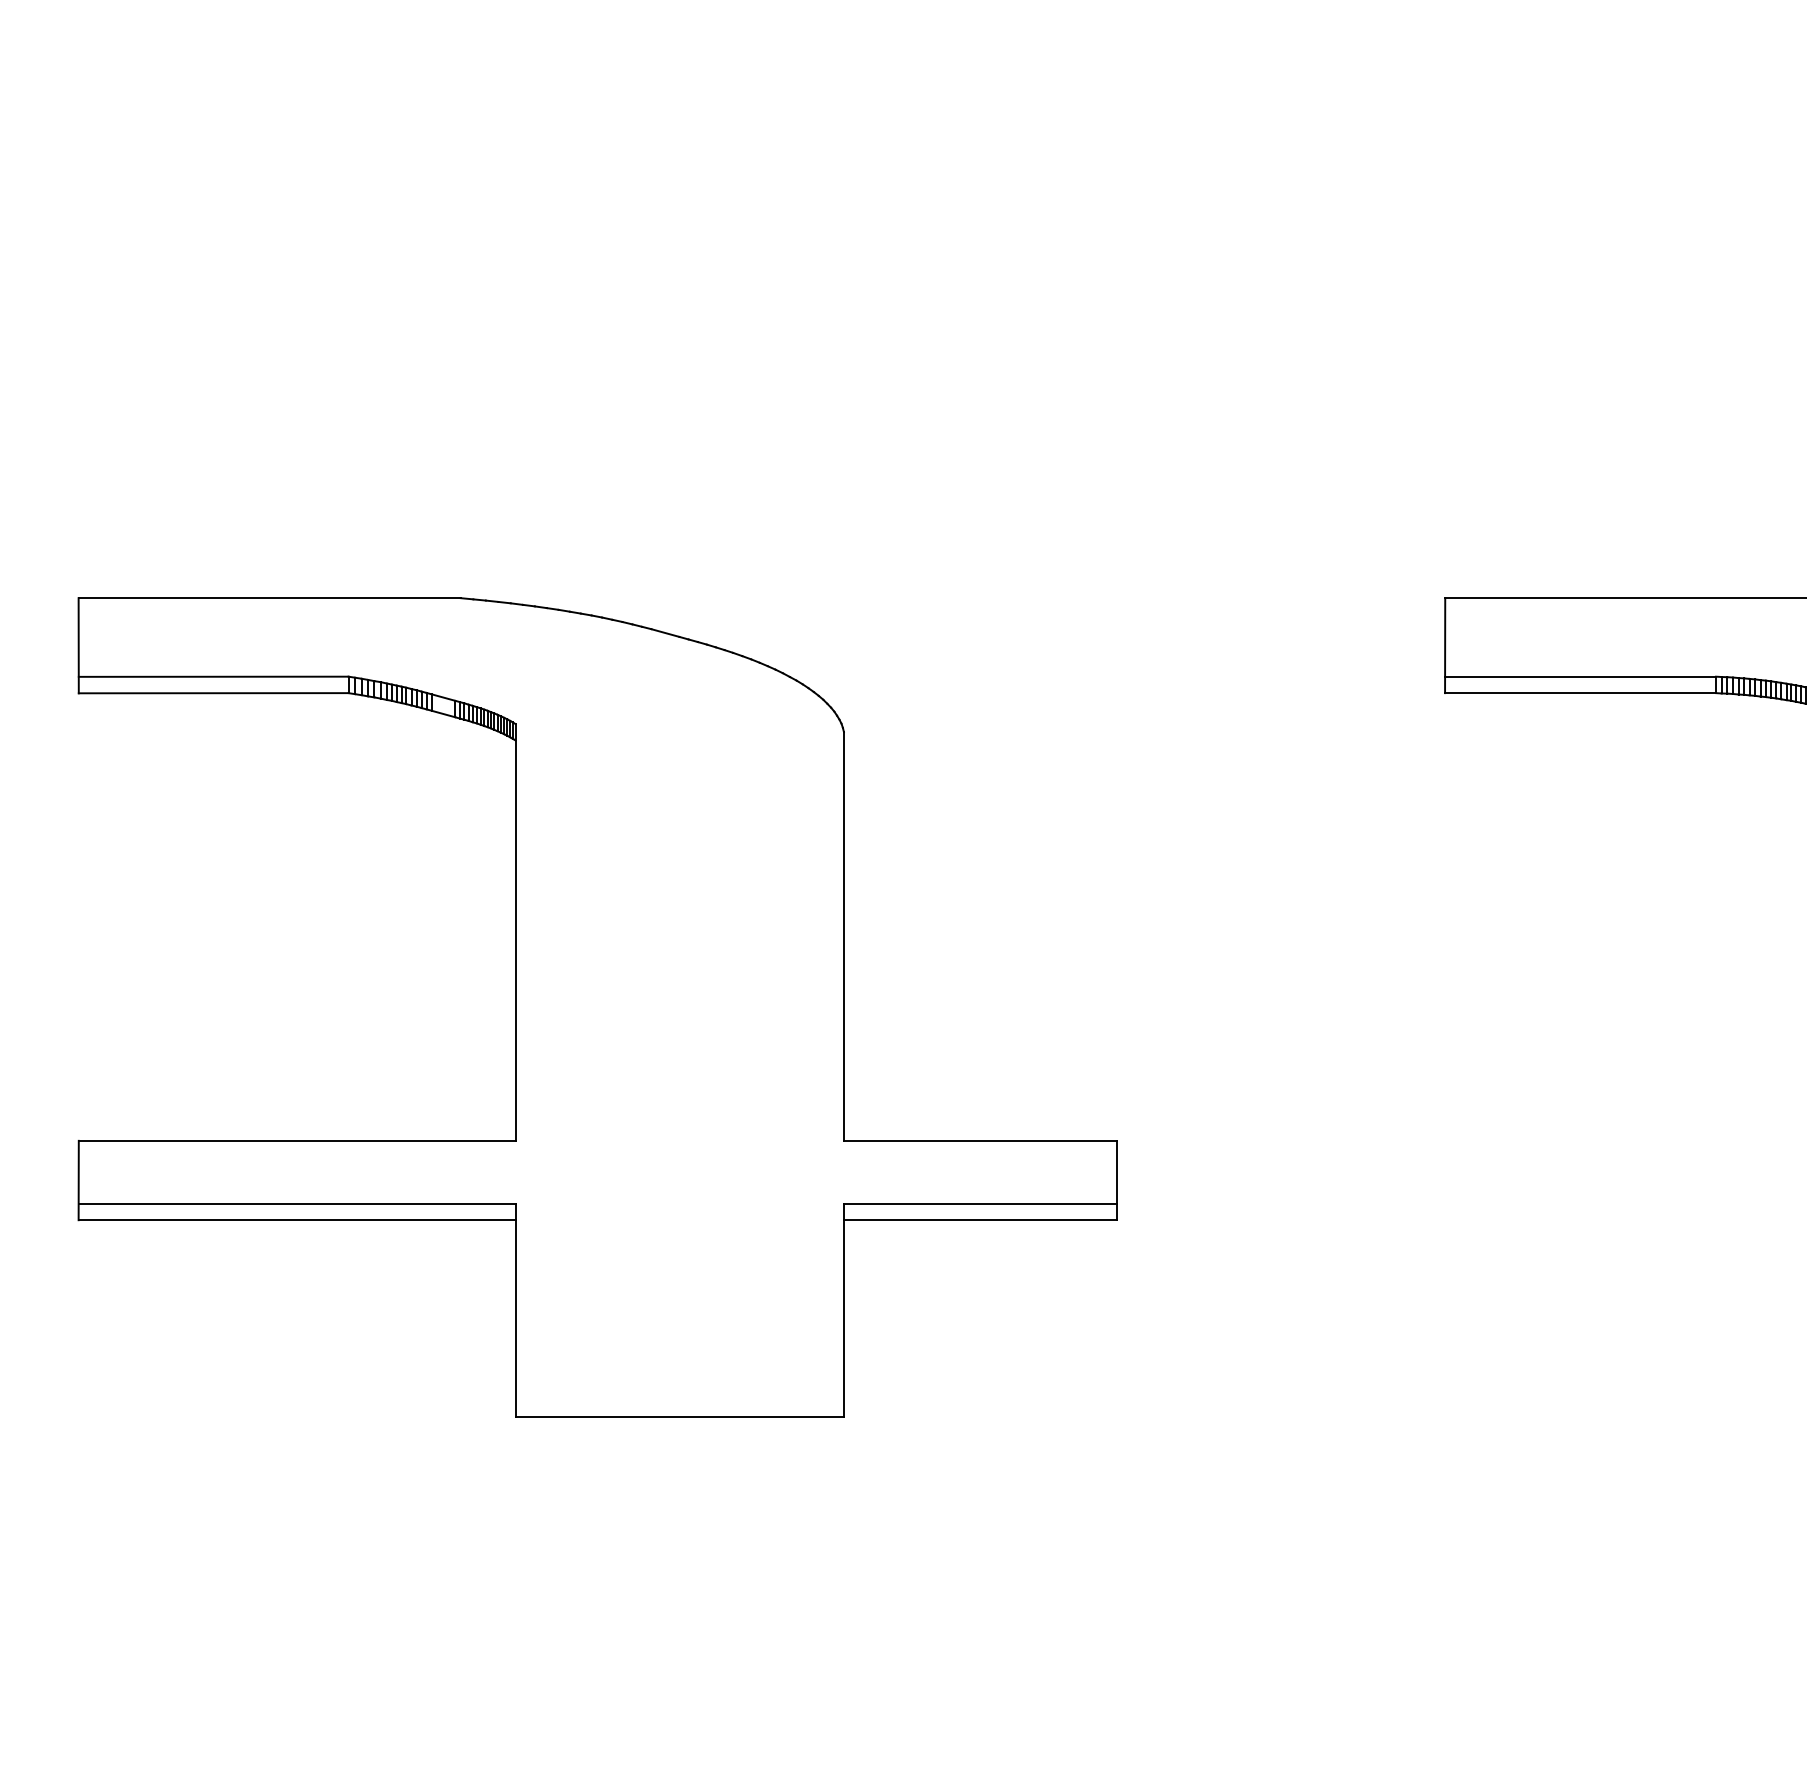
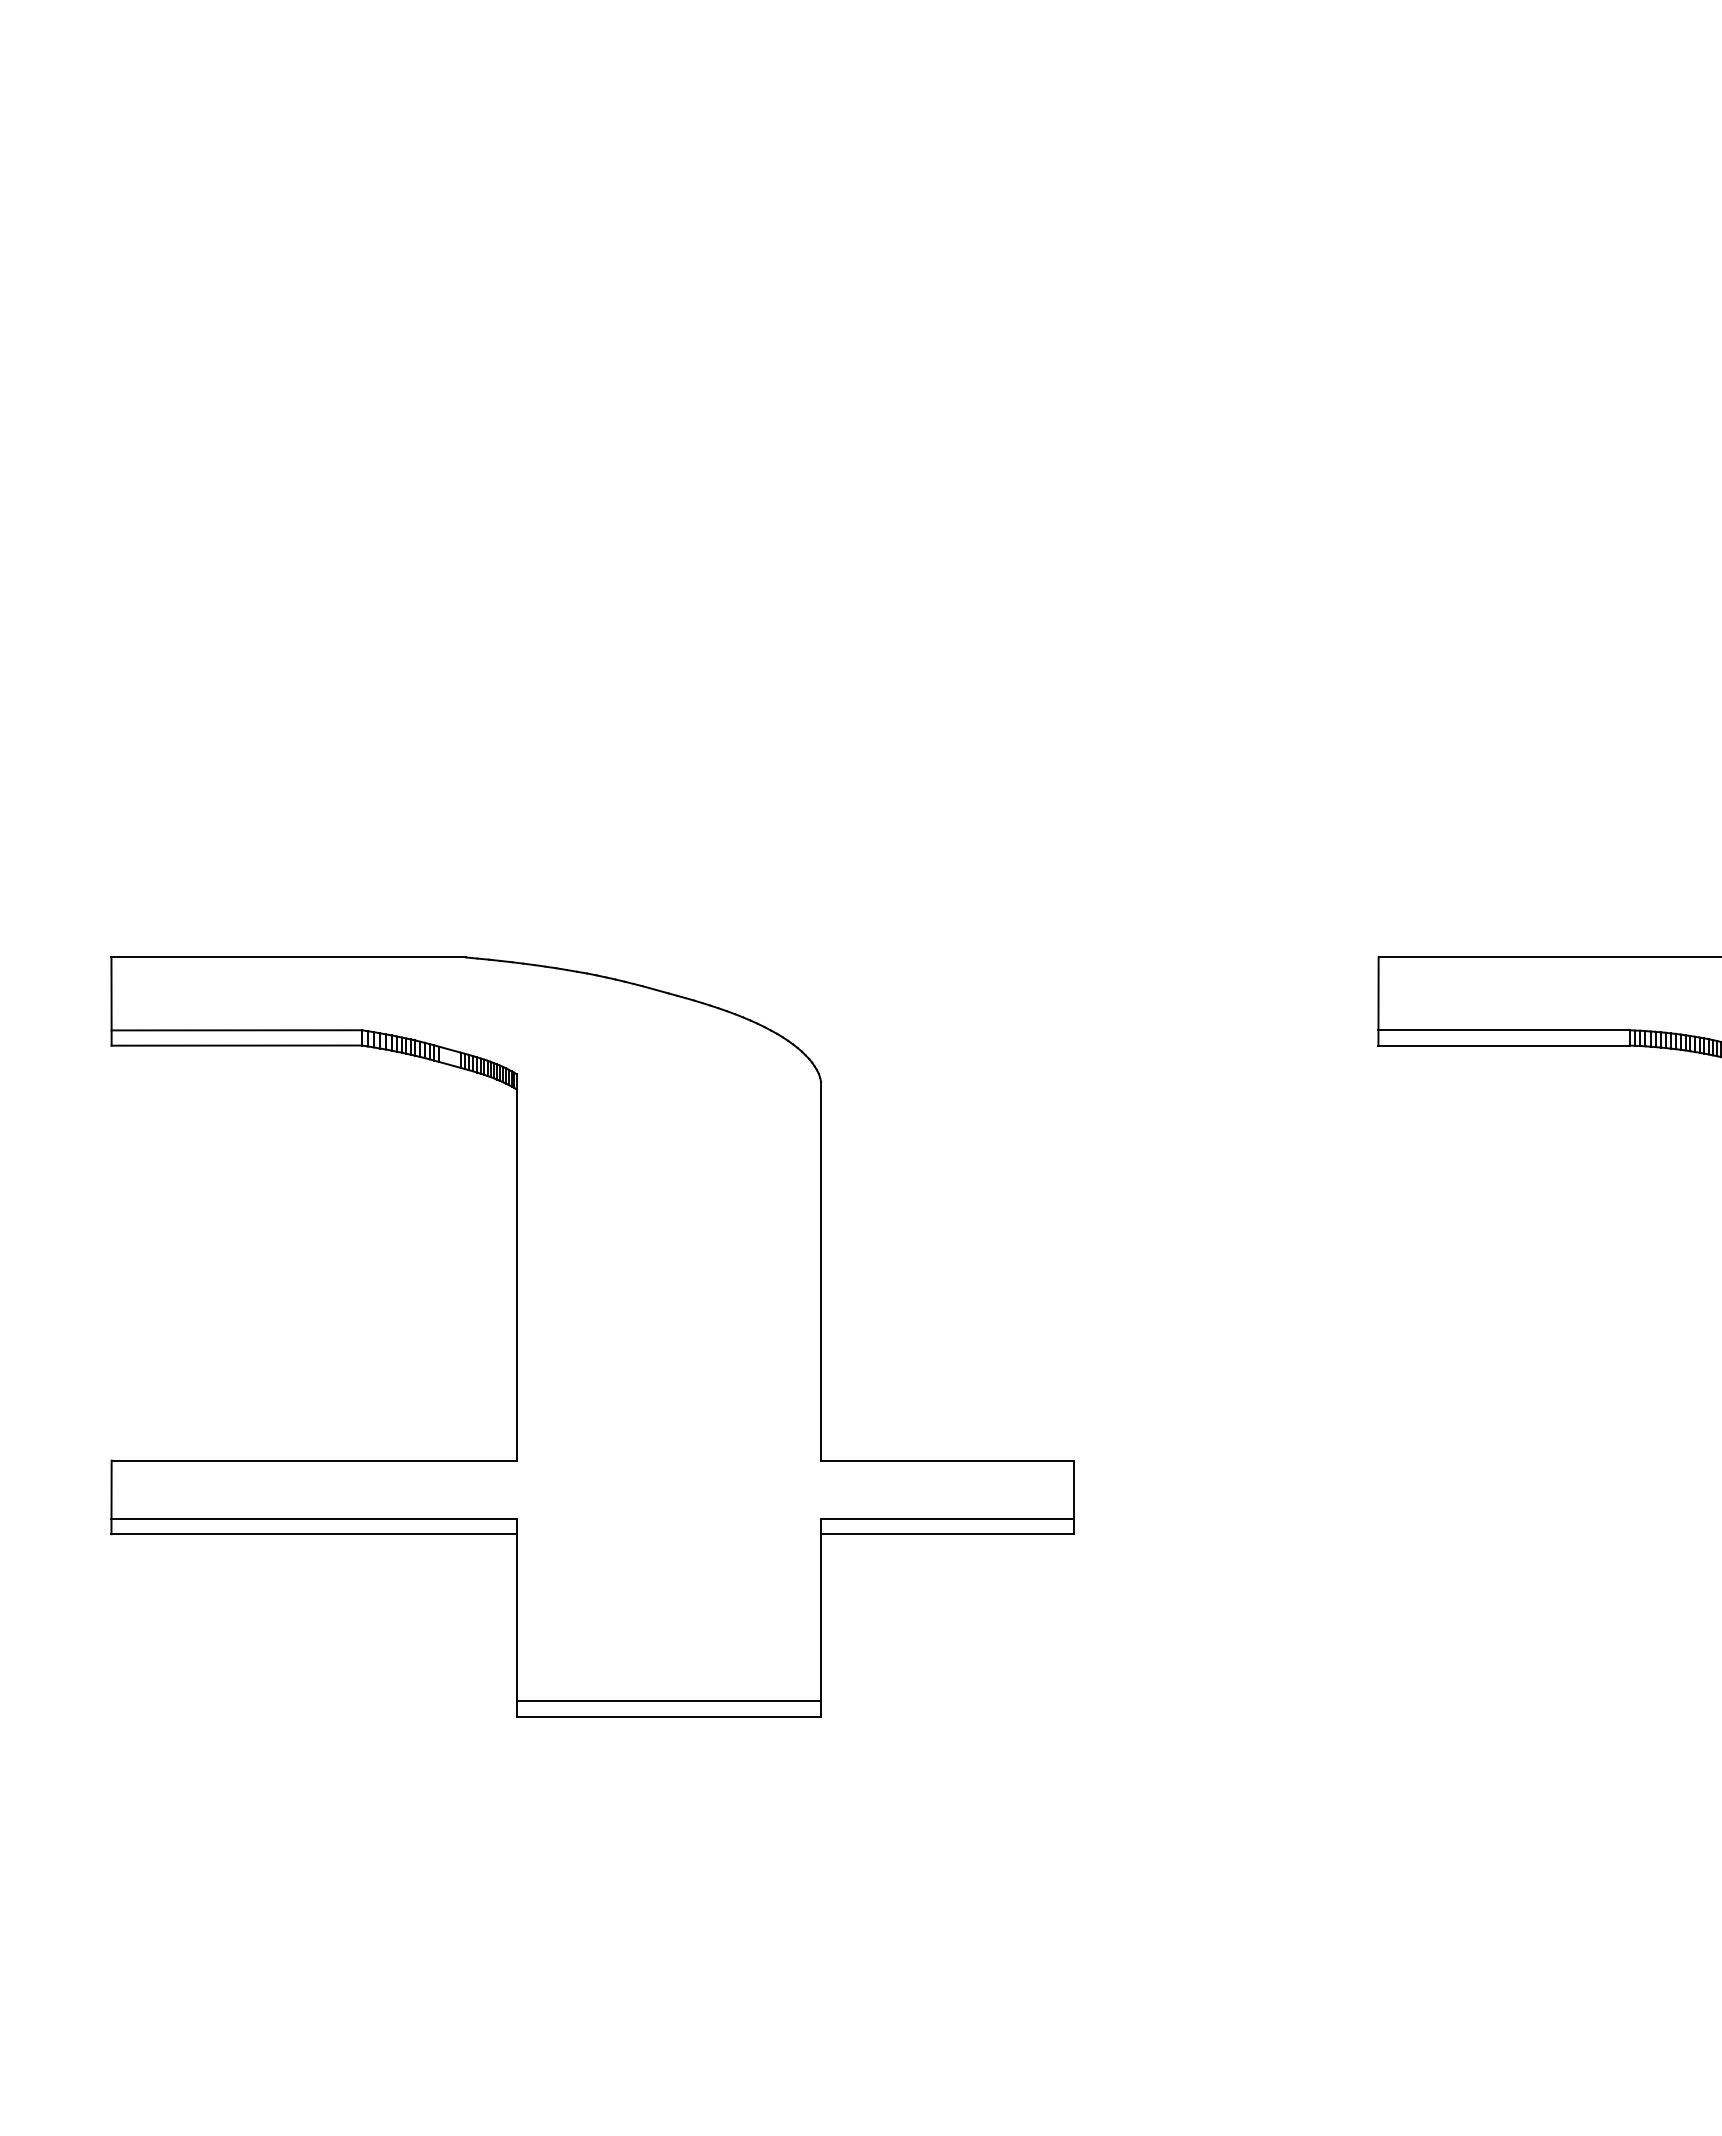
line: (679, 1400) -> (668, 1701), added

